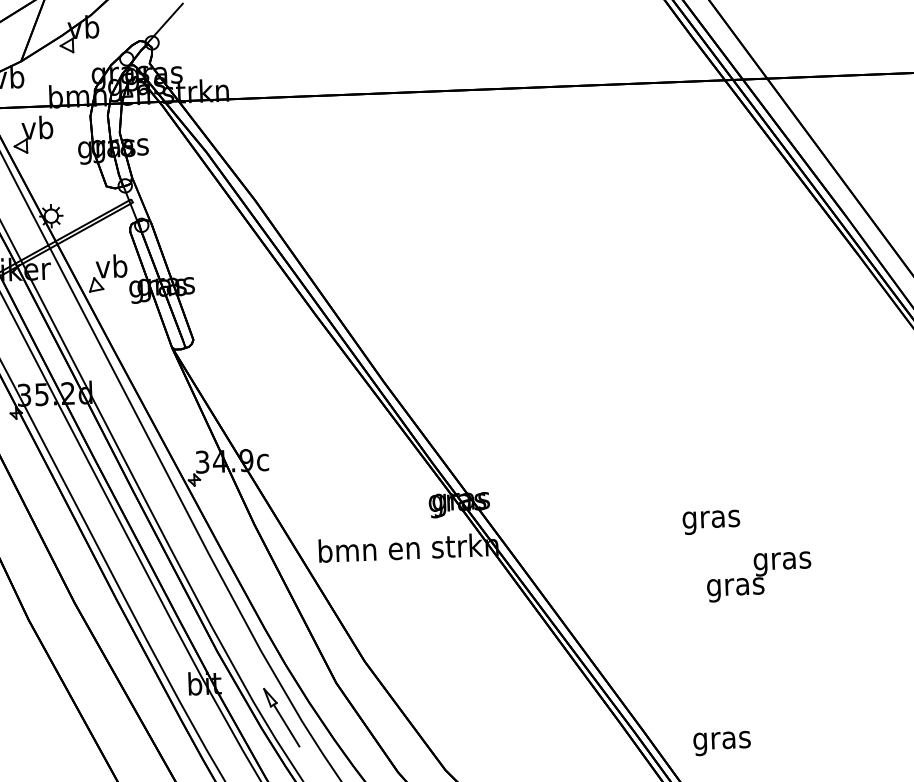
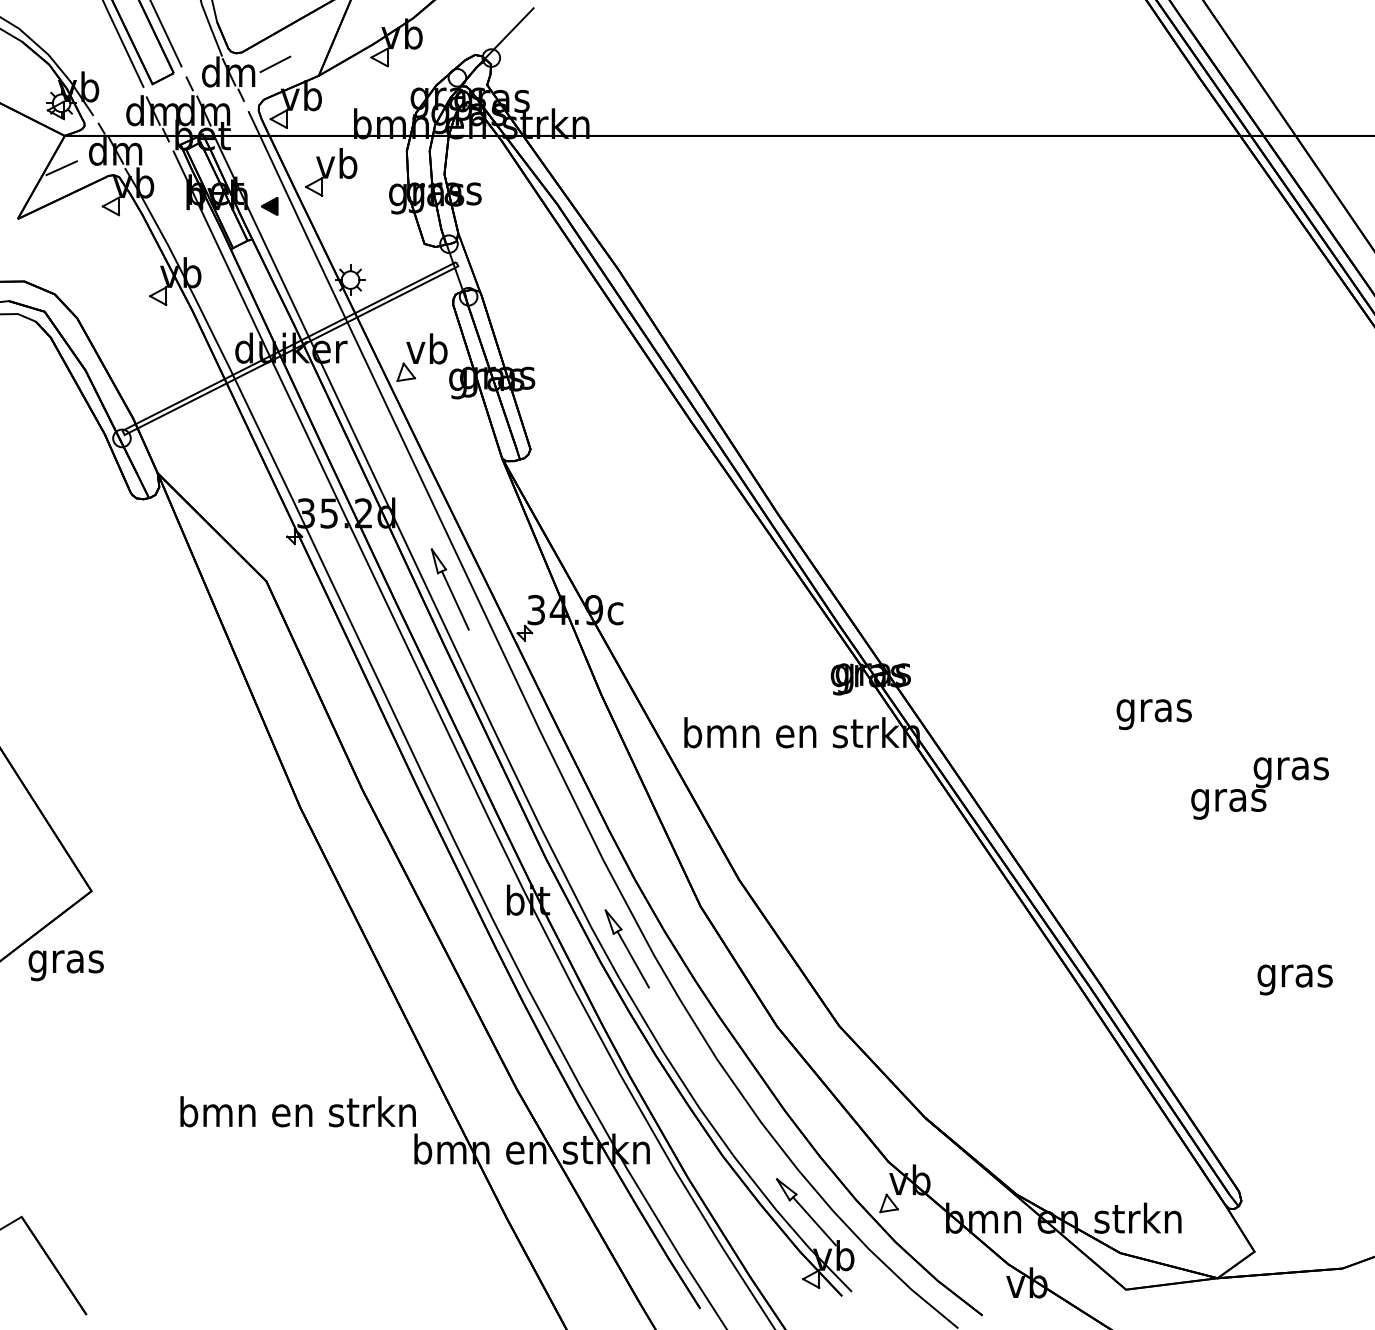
part: (135, 449) -> (449, 589), added
text: (710, 522) -> (1153, 714), moved
text: (721, 743) -> (1294, 979), moved

